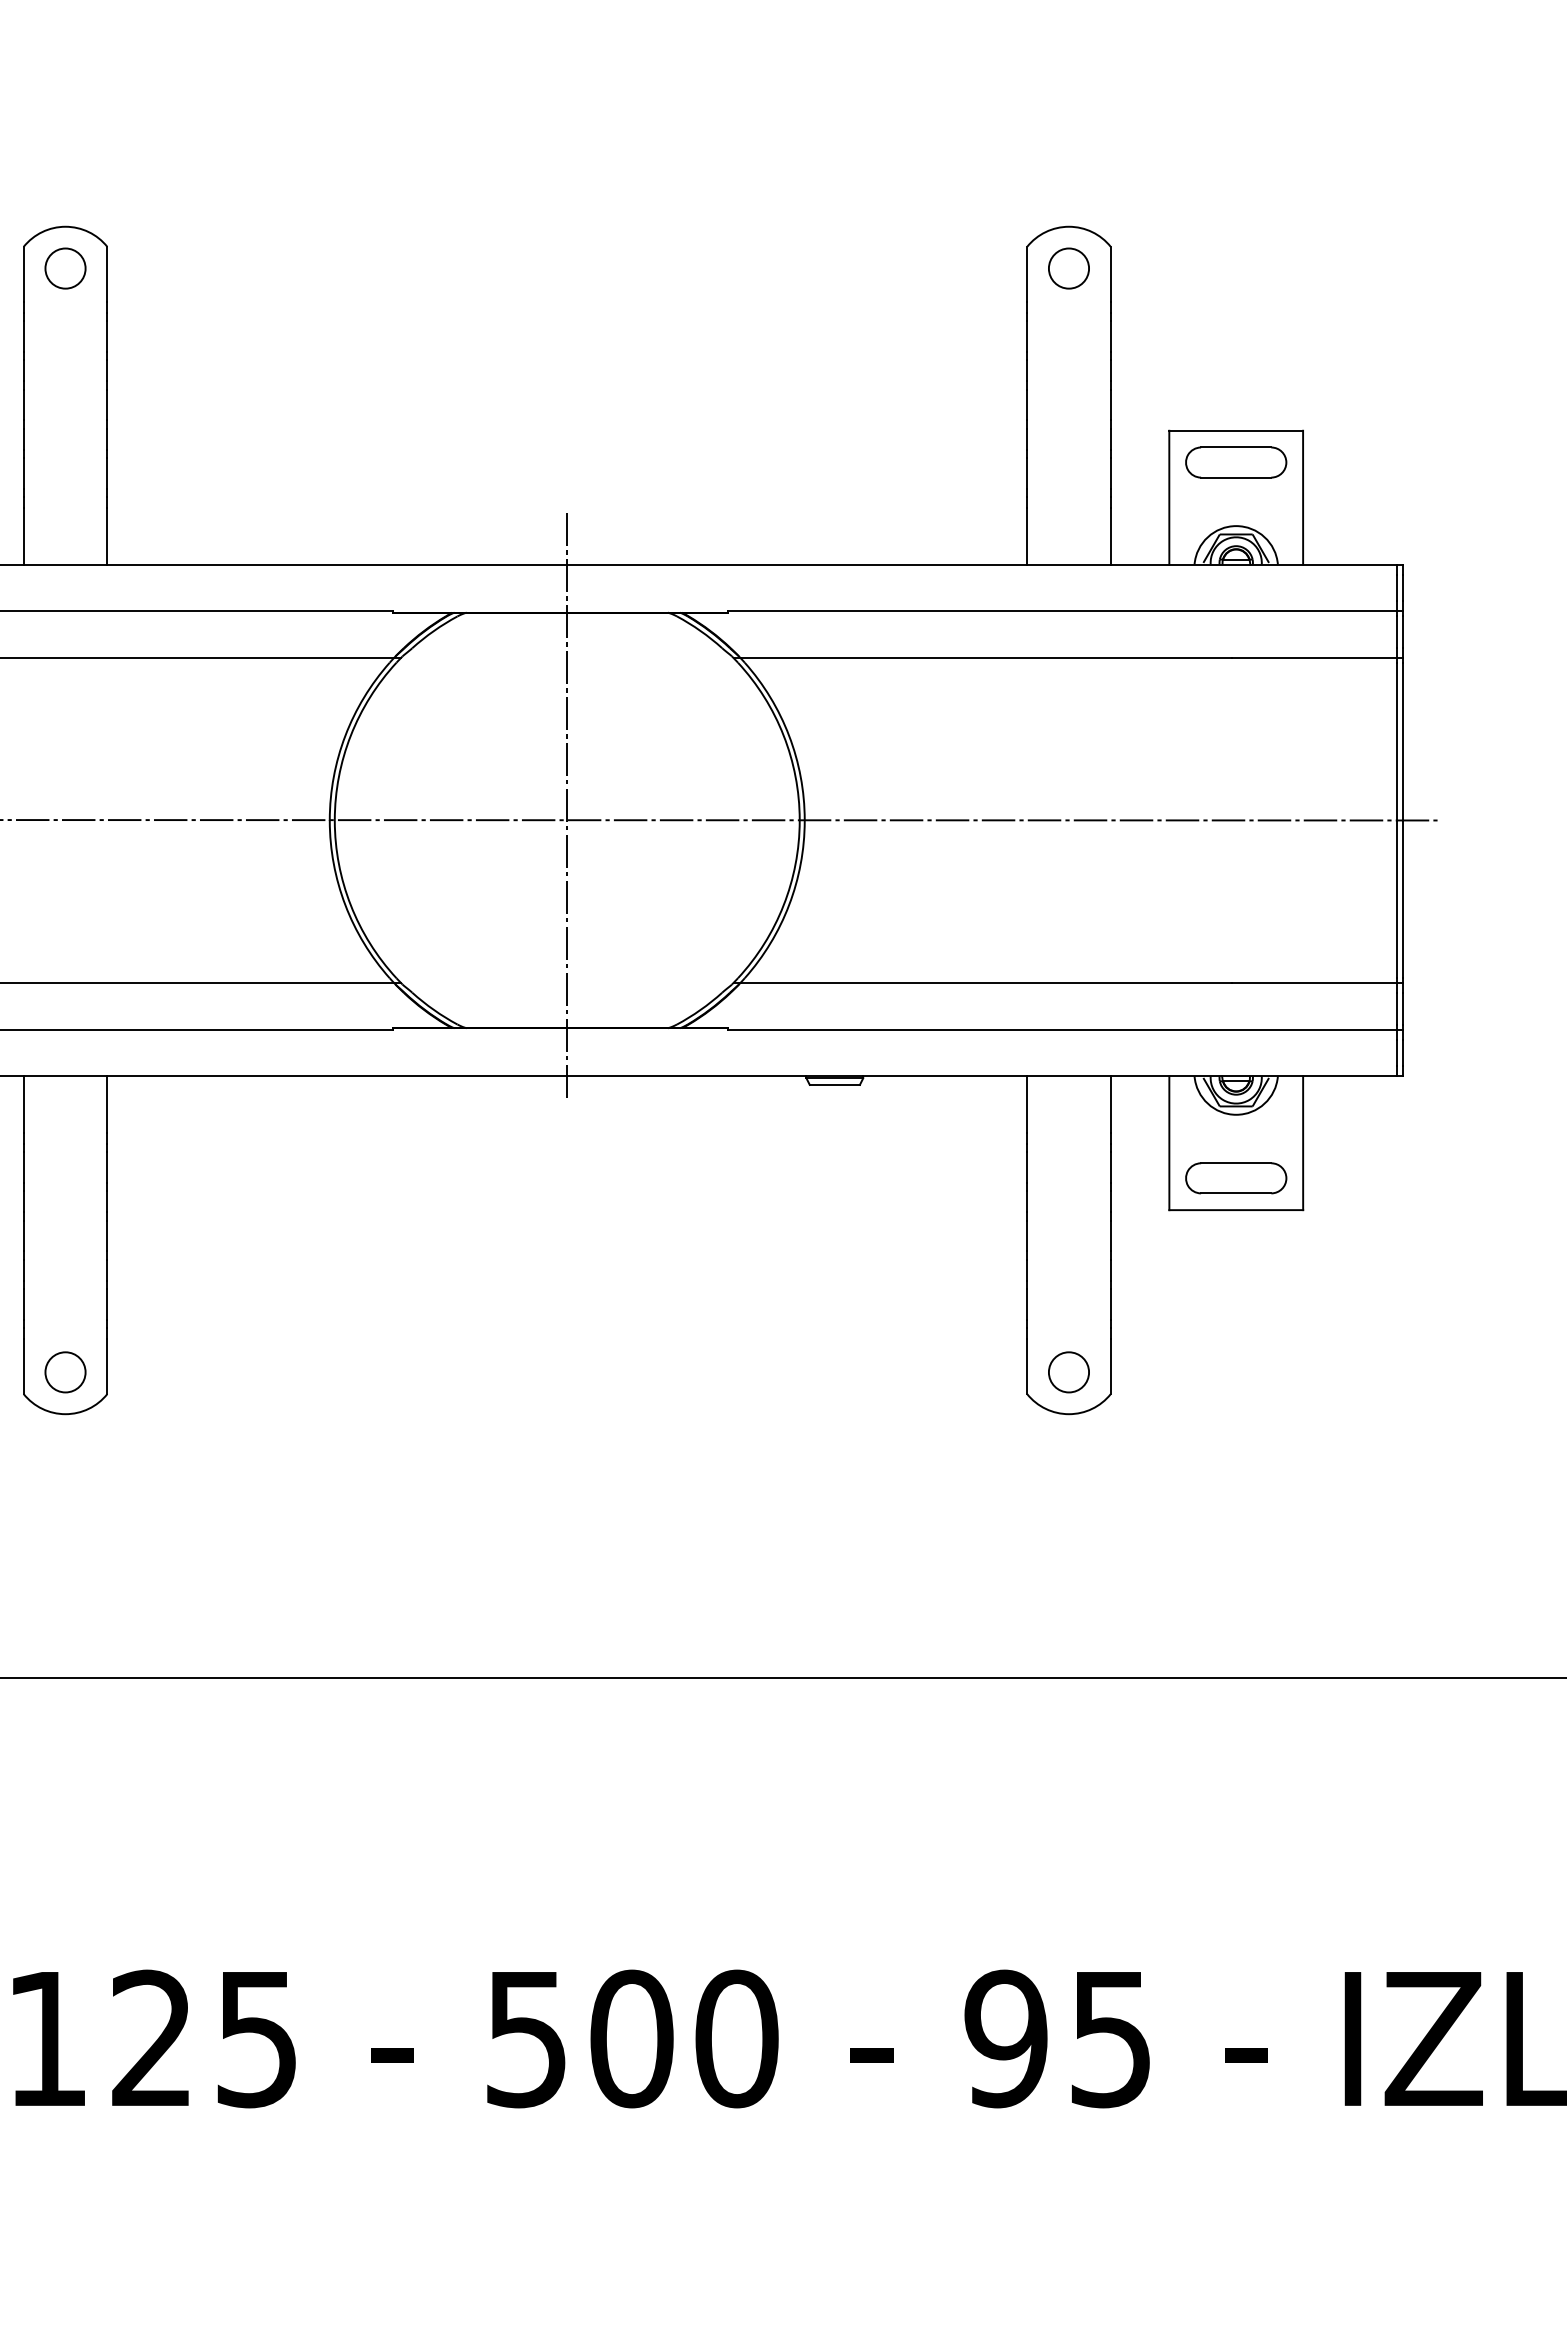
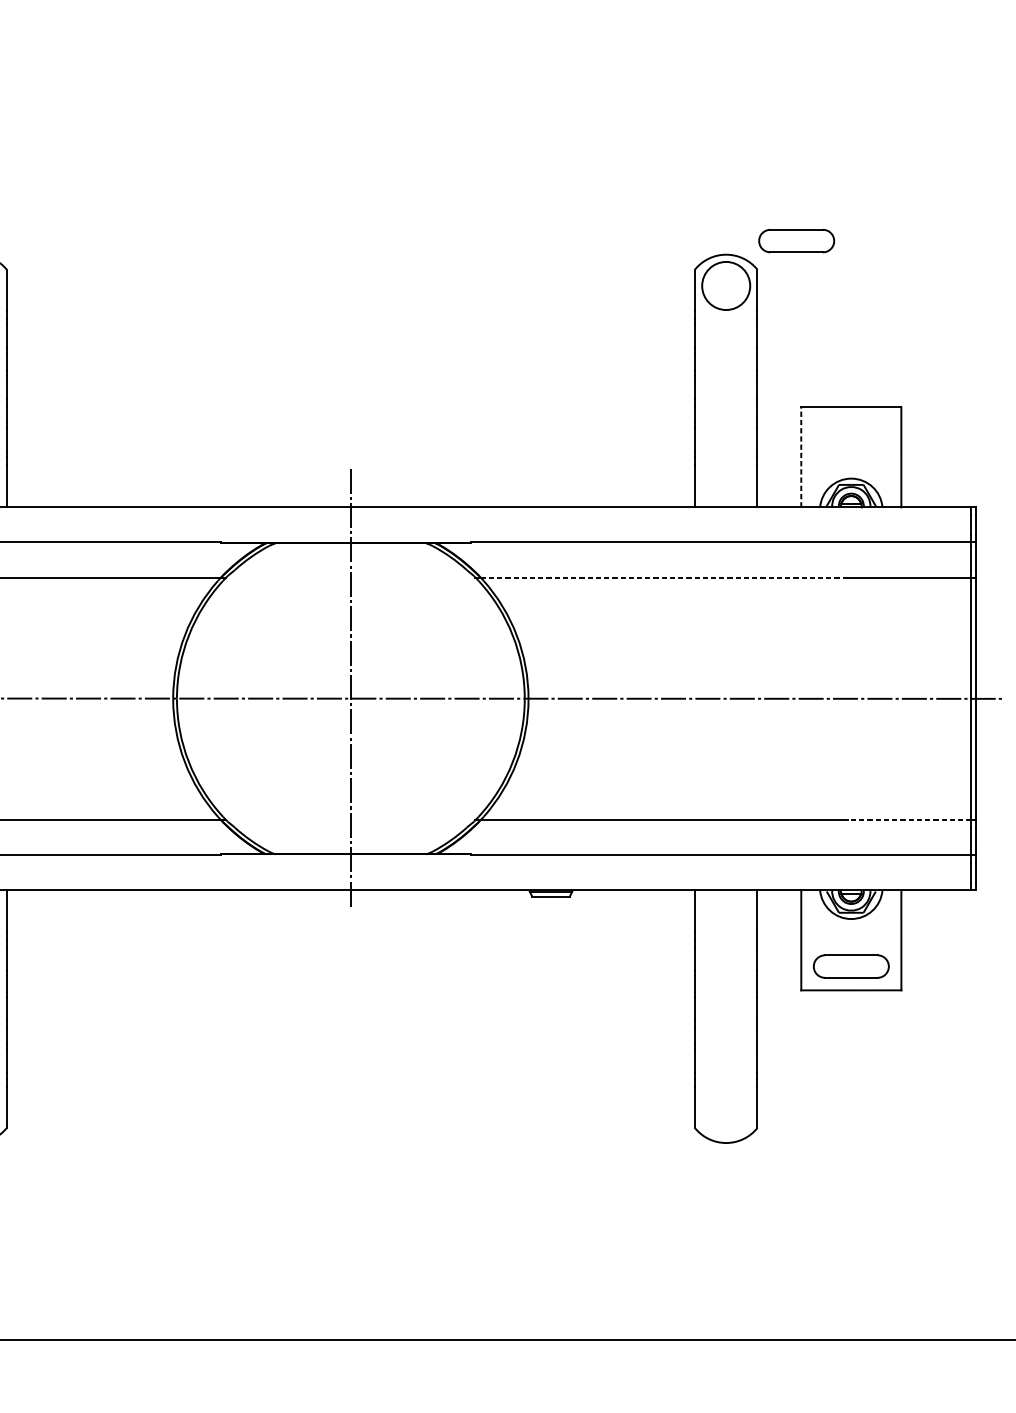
circle: (1068, 268) -> (725, 285), size x1.6
part: (1236, 462) -> (796, 241), moved
line: (1169, 497) -> (801, 457), solid -> dashed
line: (986, 658) -> (664, 577), solid -> dashed
line: (1313, 982) -> (909, 820), solid -> dashed
circle: (1068, 1372) -> (725, 1111), removed

